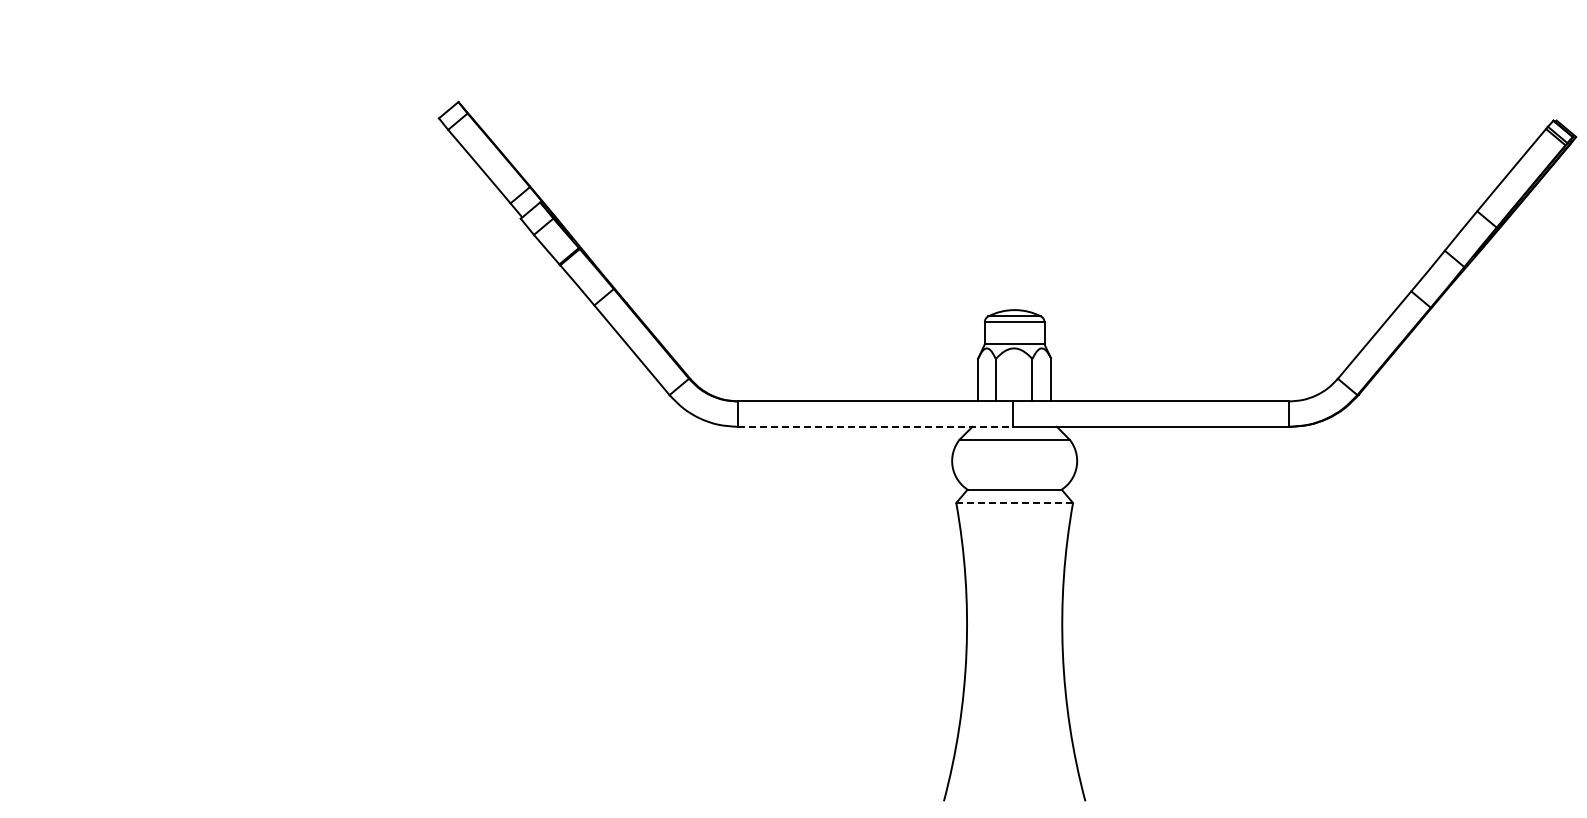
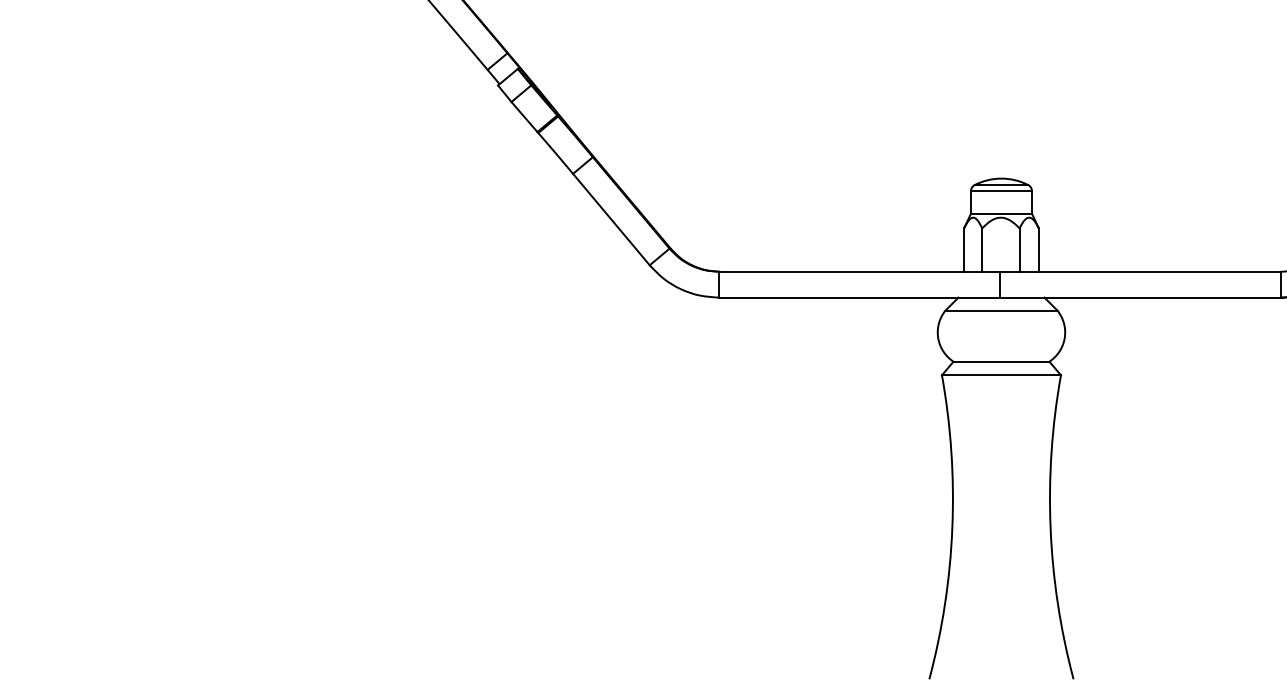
line: (875, 426) -> (859, 297), dashed -> solid
line: (1014, 503) -> (1001, 375), dashed -> solid

